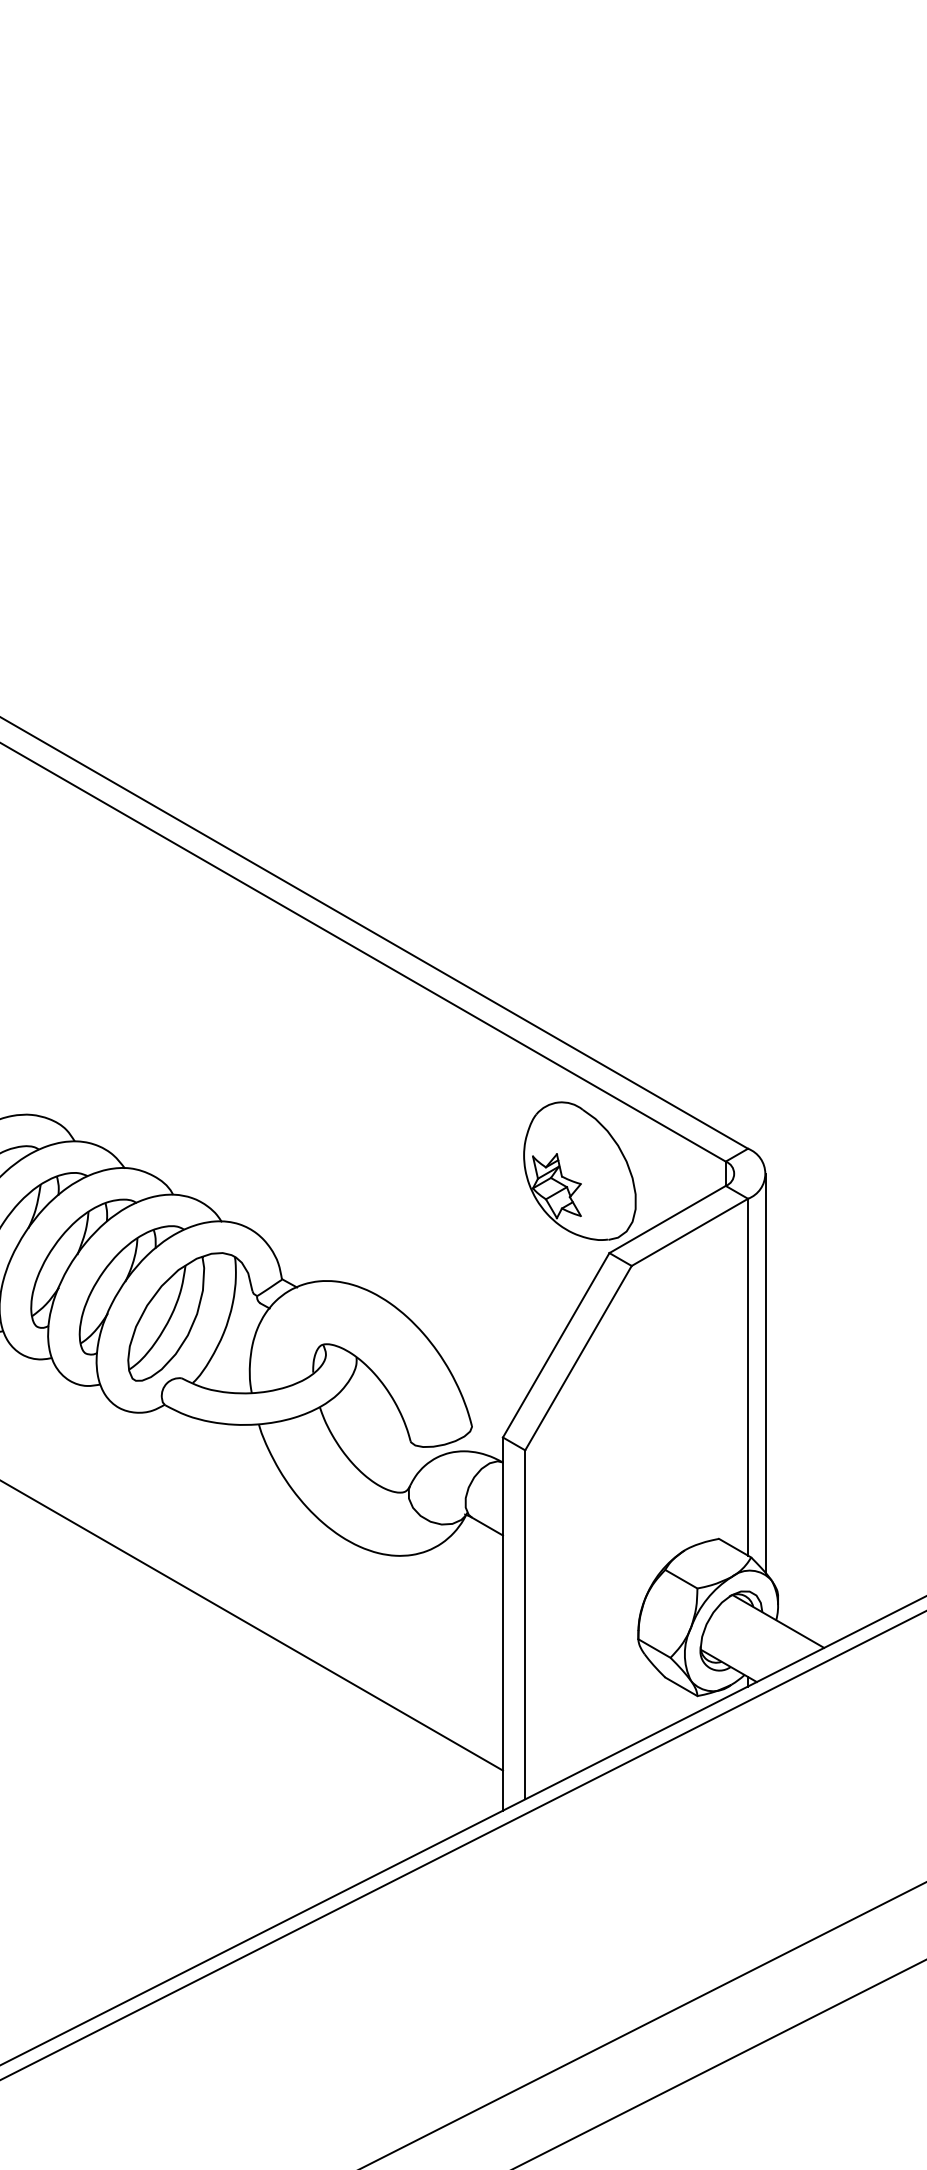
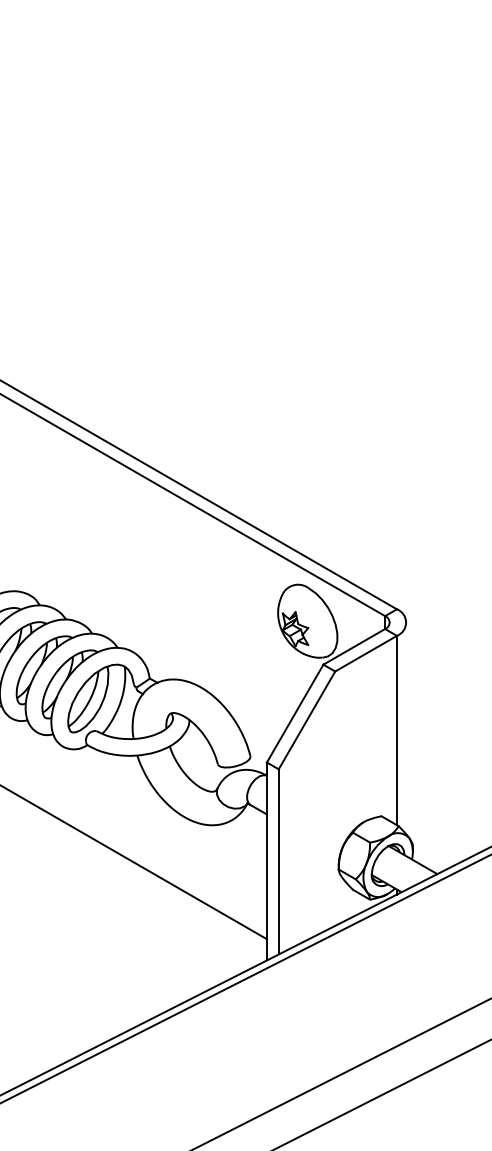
line: (766, 1373) -> (406, 728), removed

